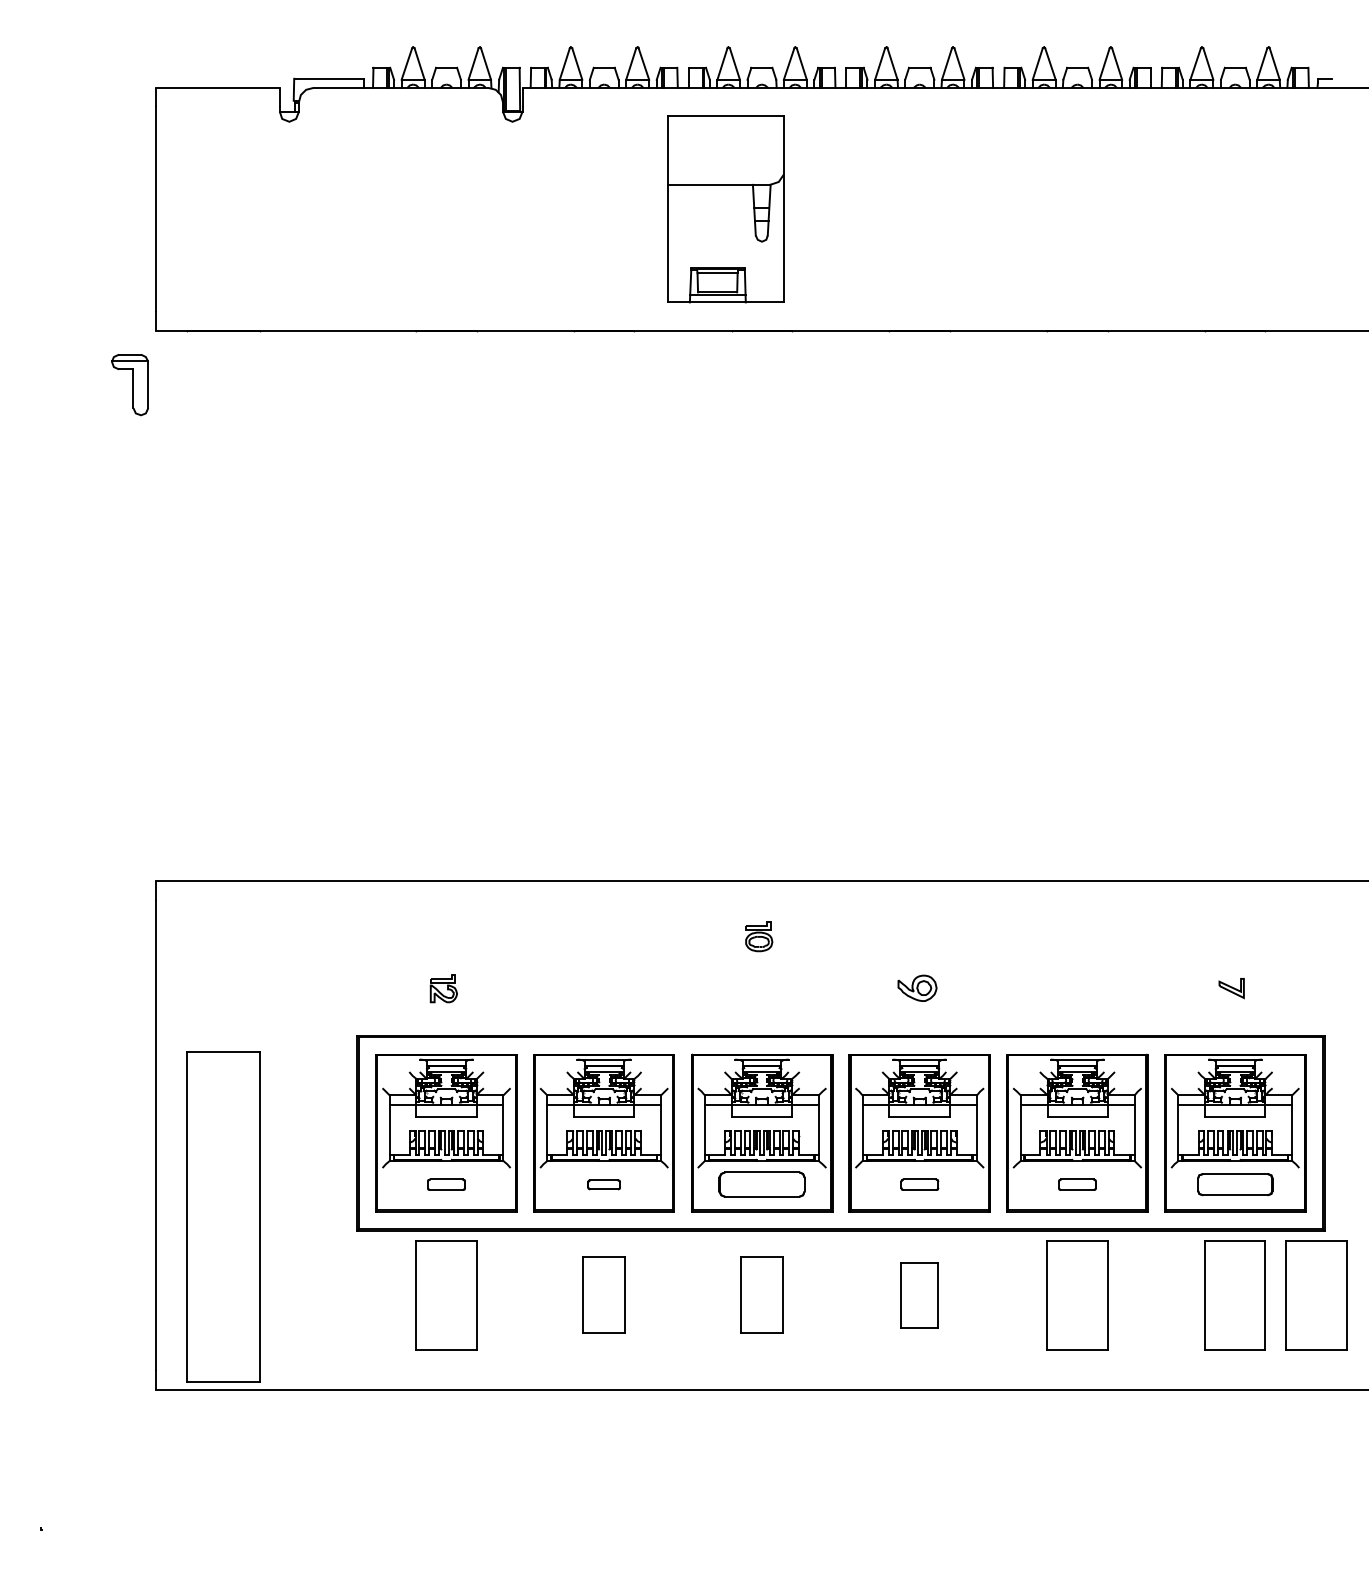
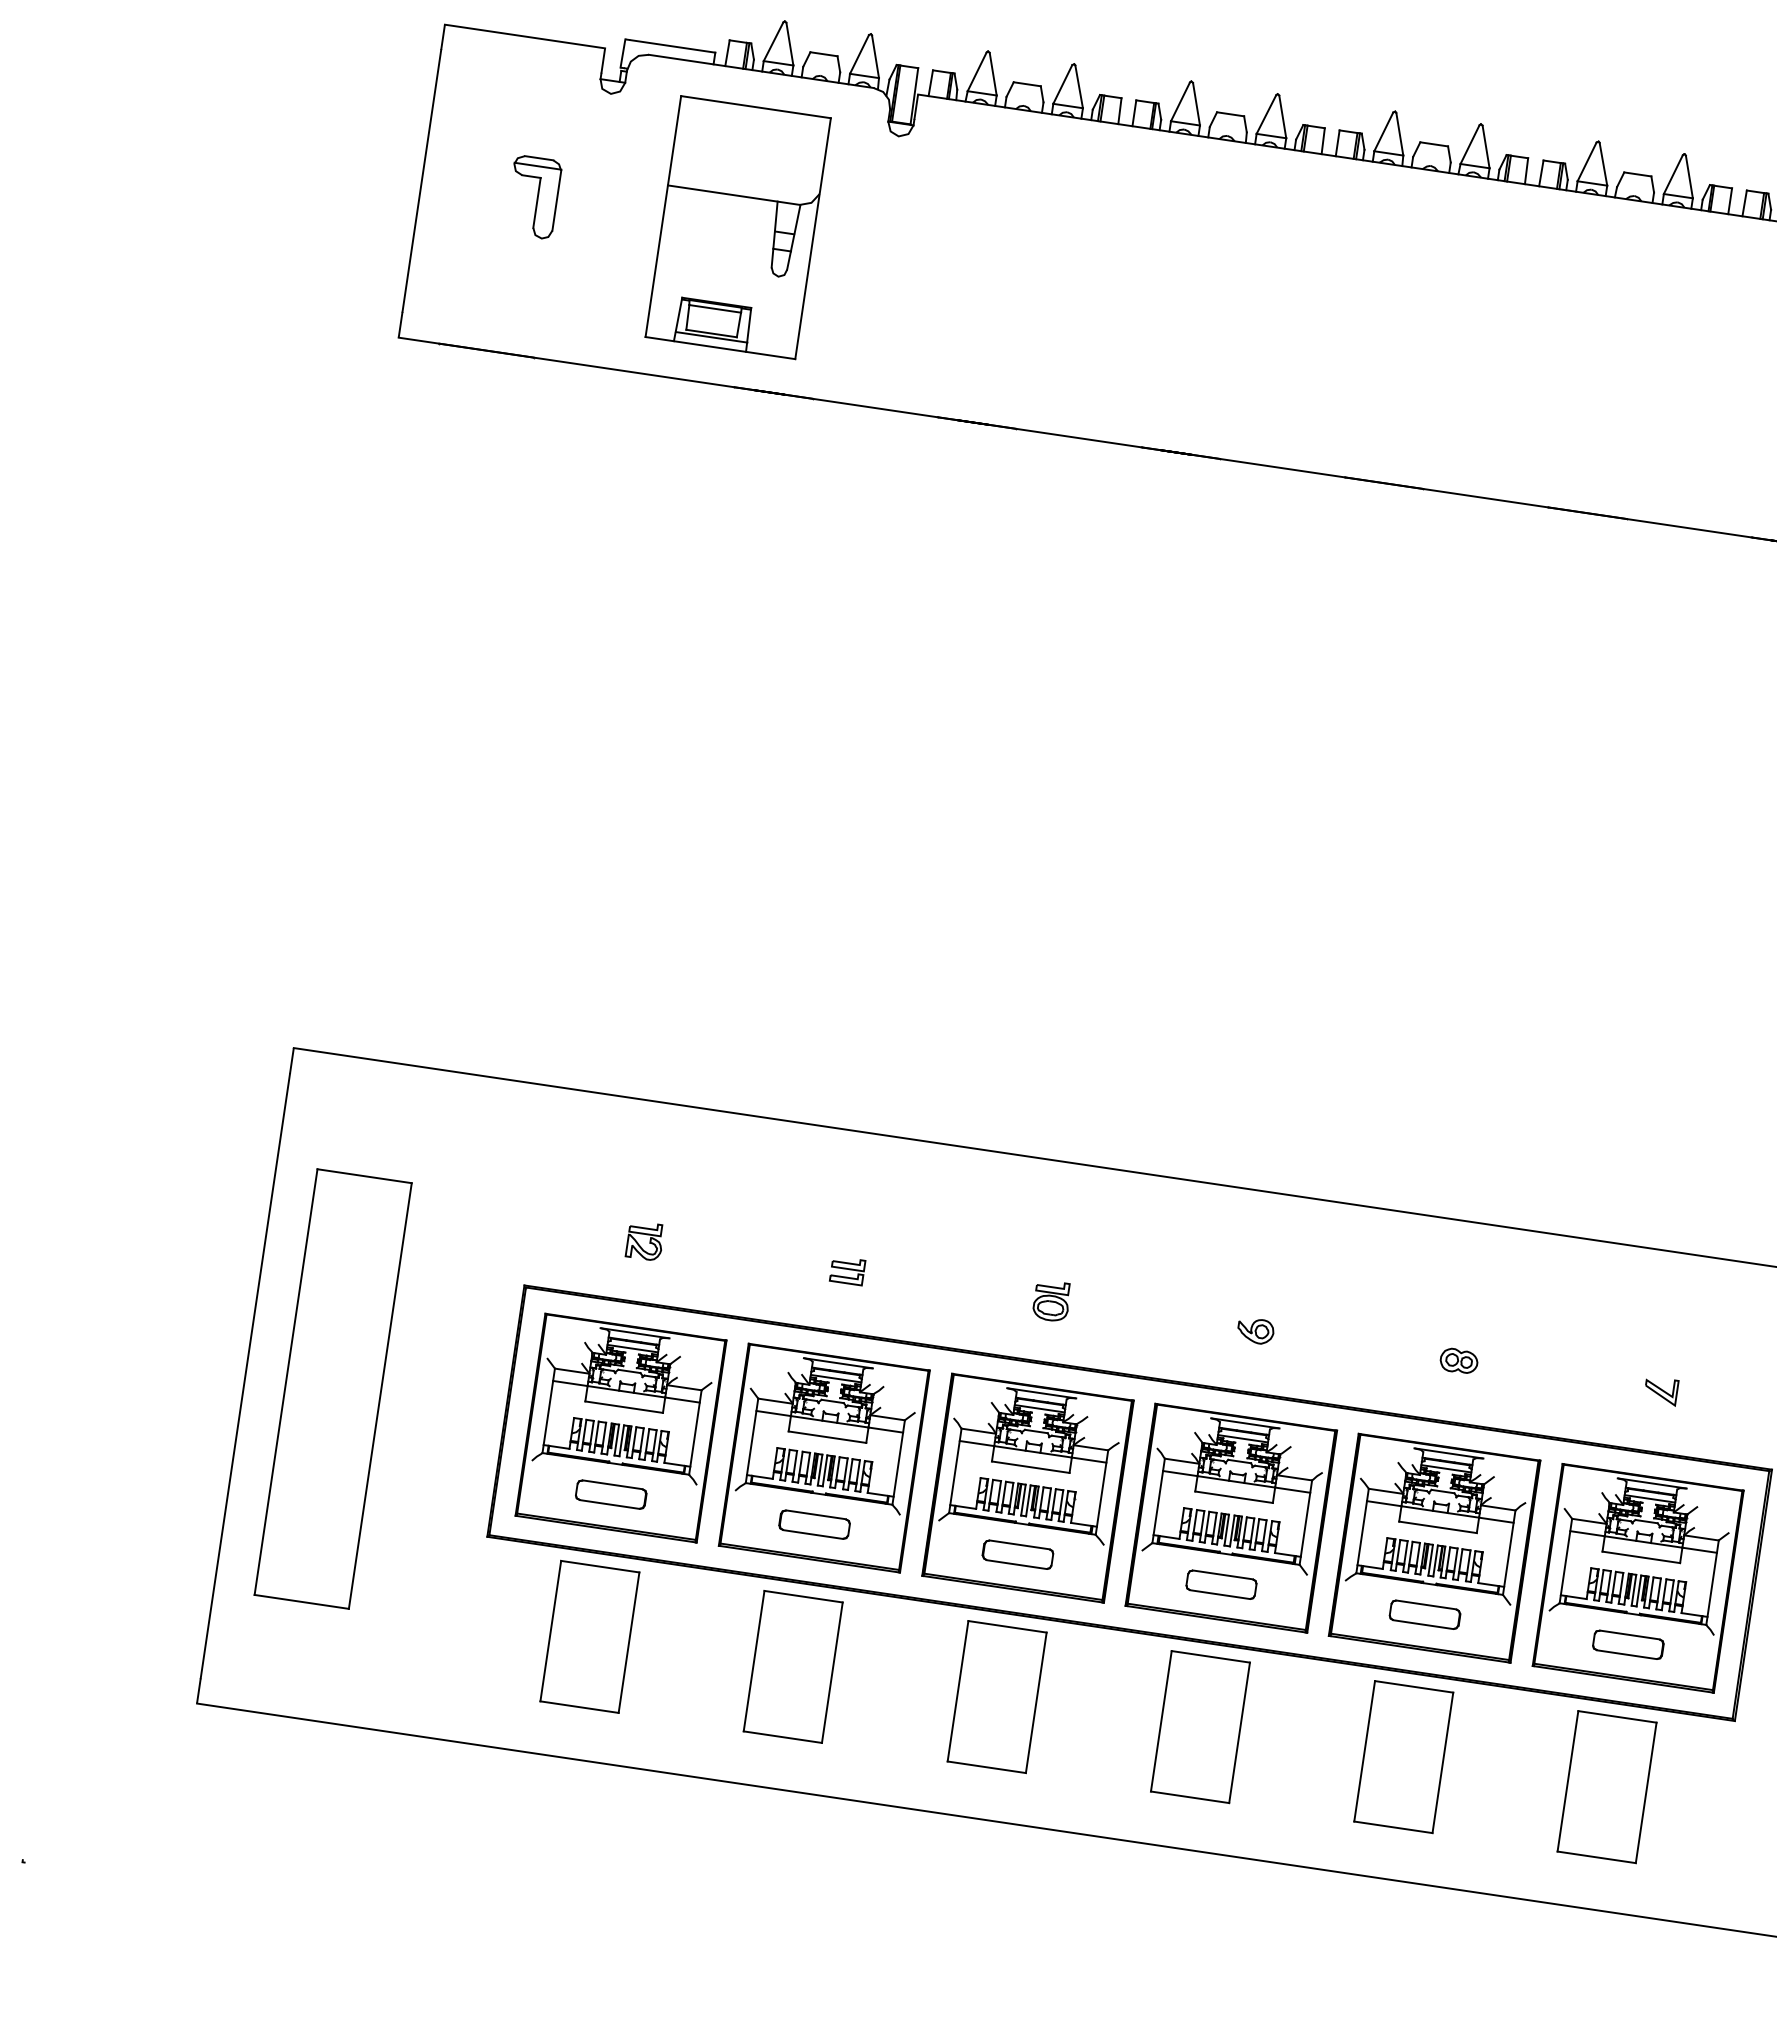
part: (725, 209) -> (737, 228), moved
part: (129, 385) -> (532, 197), moved
part: (759, 936) -> (1052, 1301), moved
part: (1074, 987) -> (1458, 1359), added
part: (600, 988) -> (847, 1270), added
part: (916, 988) -> (1254, 1331), size x0.71
part: (446, 1184) -> (611, 1494), size x1.43
part: (603, 1184) -> (813, 1524), size x1.67
part: (761, 1184) -> (1017, 1554), size x0.62
part: (919, 1184) -> (1221, 1584), size x1.43
part: (1077, 1184) -> (1424, 1614), size x1.43
part: (1234, 1184) -> (1627, 1644), size x0.71
part: (223, 1216) -> (332, 1388), moved
part: (603, 1295) -> (792, 1667), size x1.43
part: (761, 1295) -> (996, 1697), size x1.43
part: (919, 1295) -> (1200, 1727), size x1.67
part: (1316, 1295) -> (1712, 1803), removed

